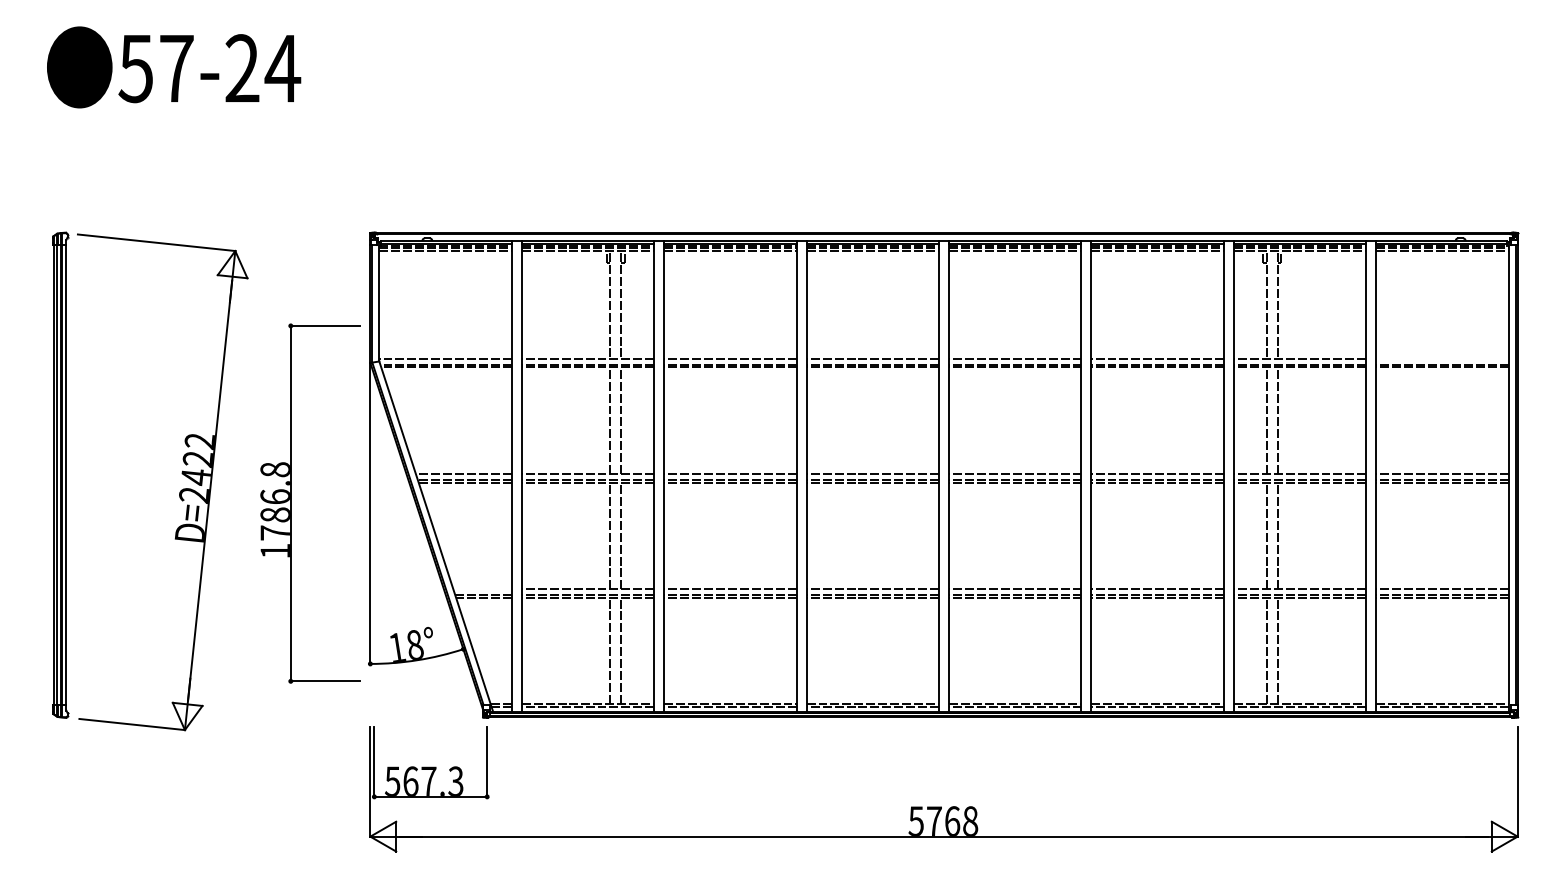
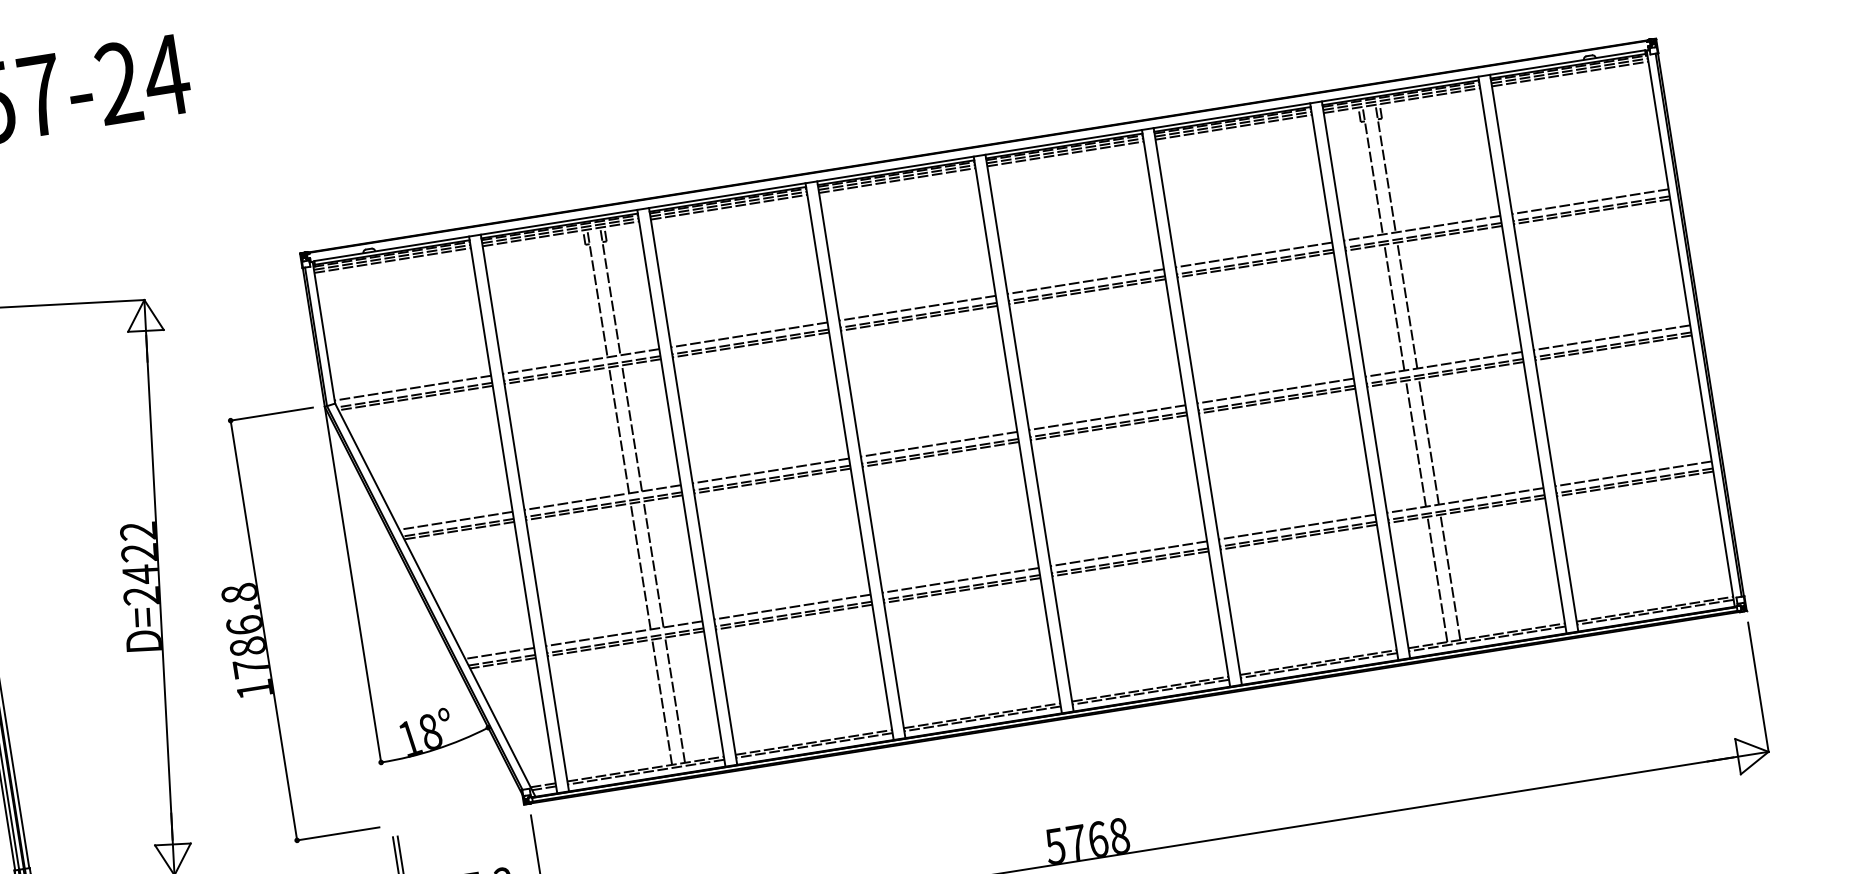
line: (1442, 358) -> (1590, 201), added
part: (291, 503) -> (264, 630), moved
line: (482, 589) -> (499, 653), added

